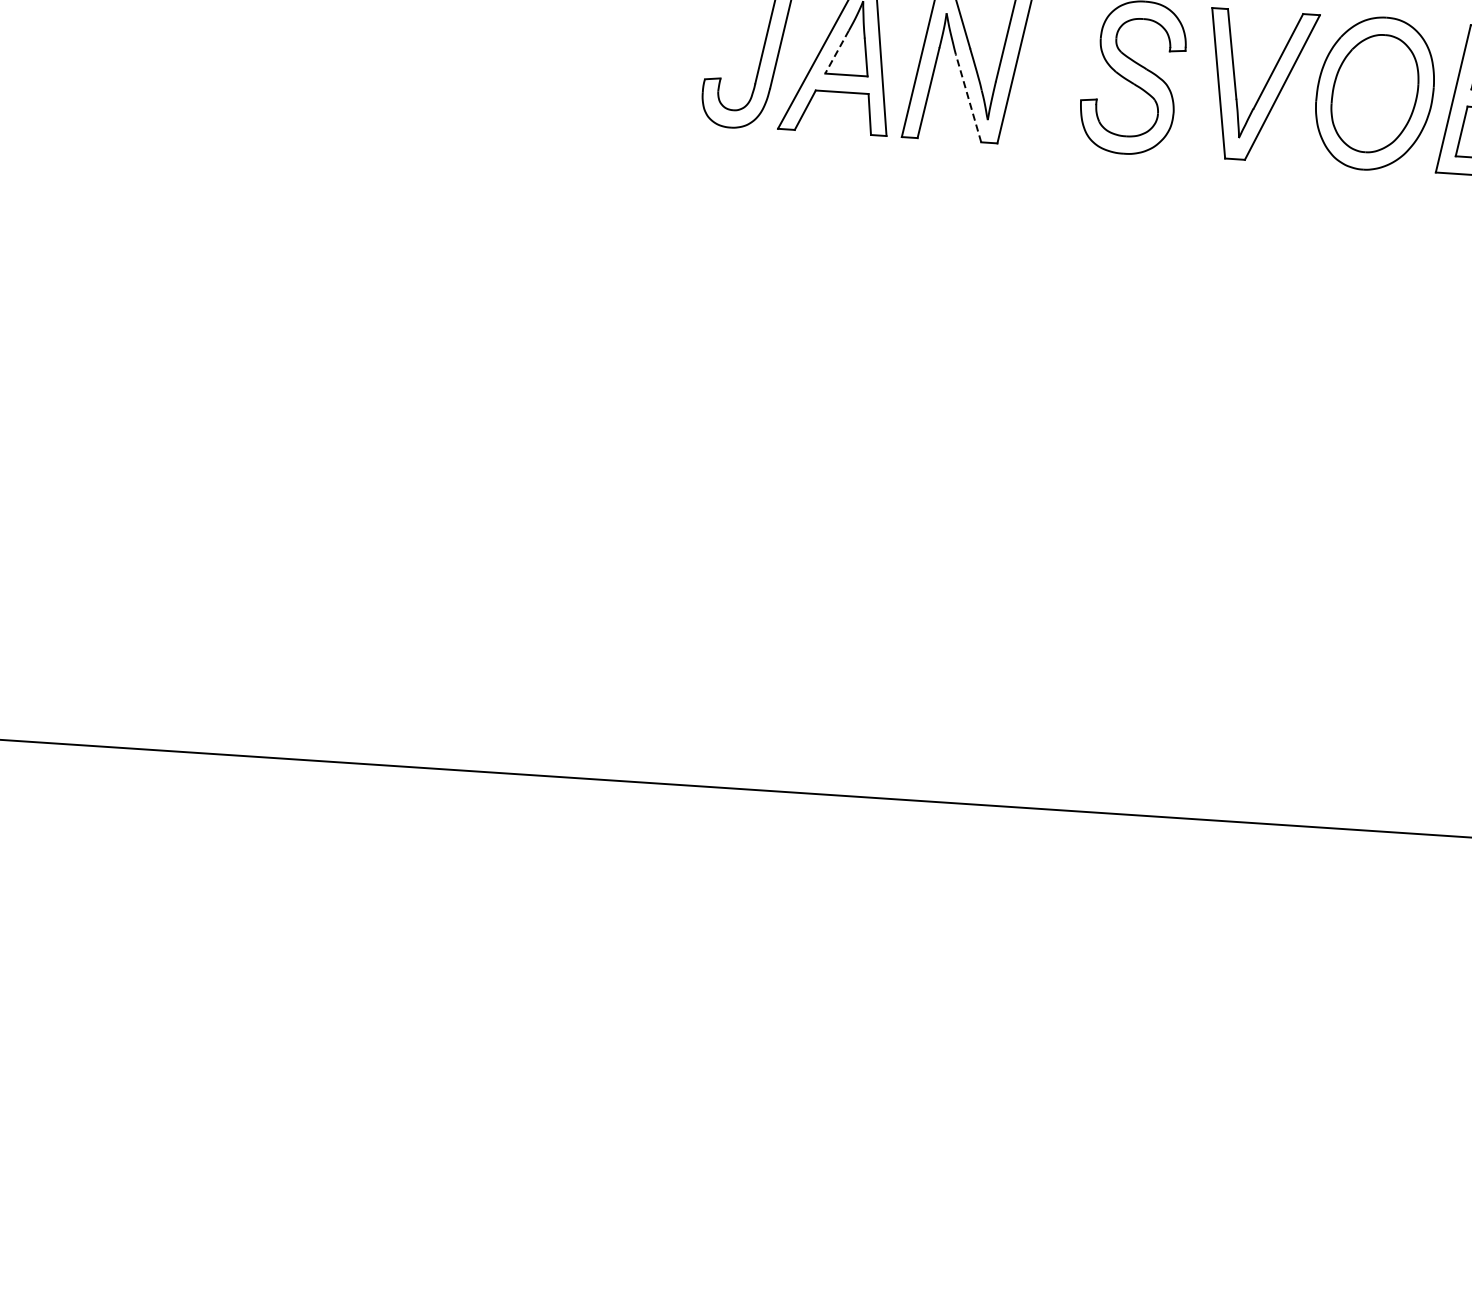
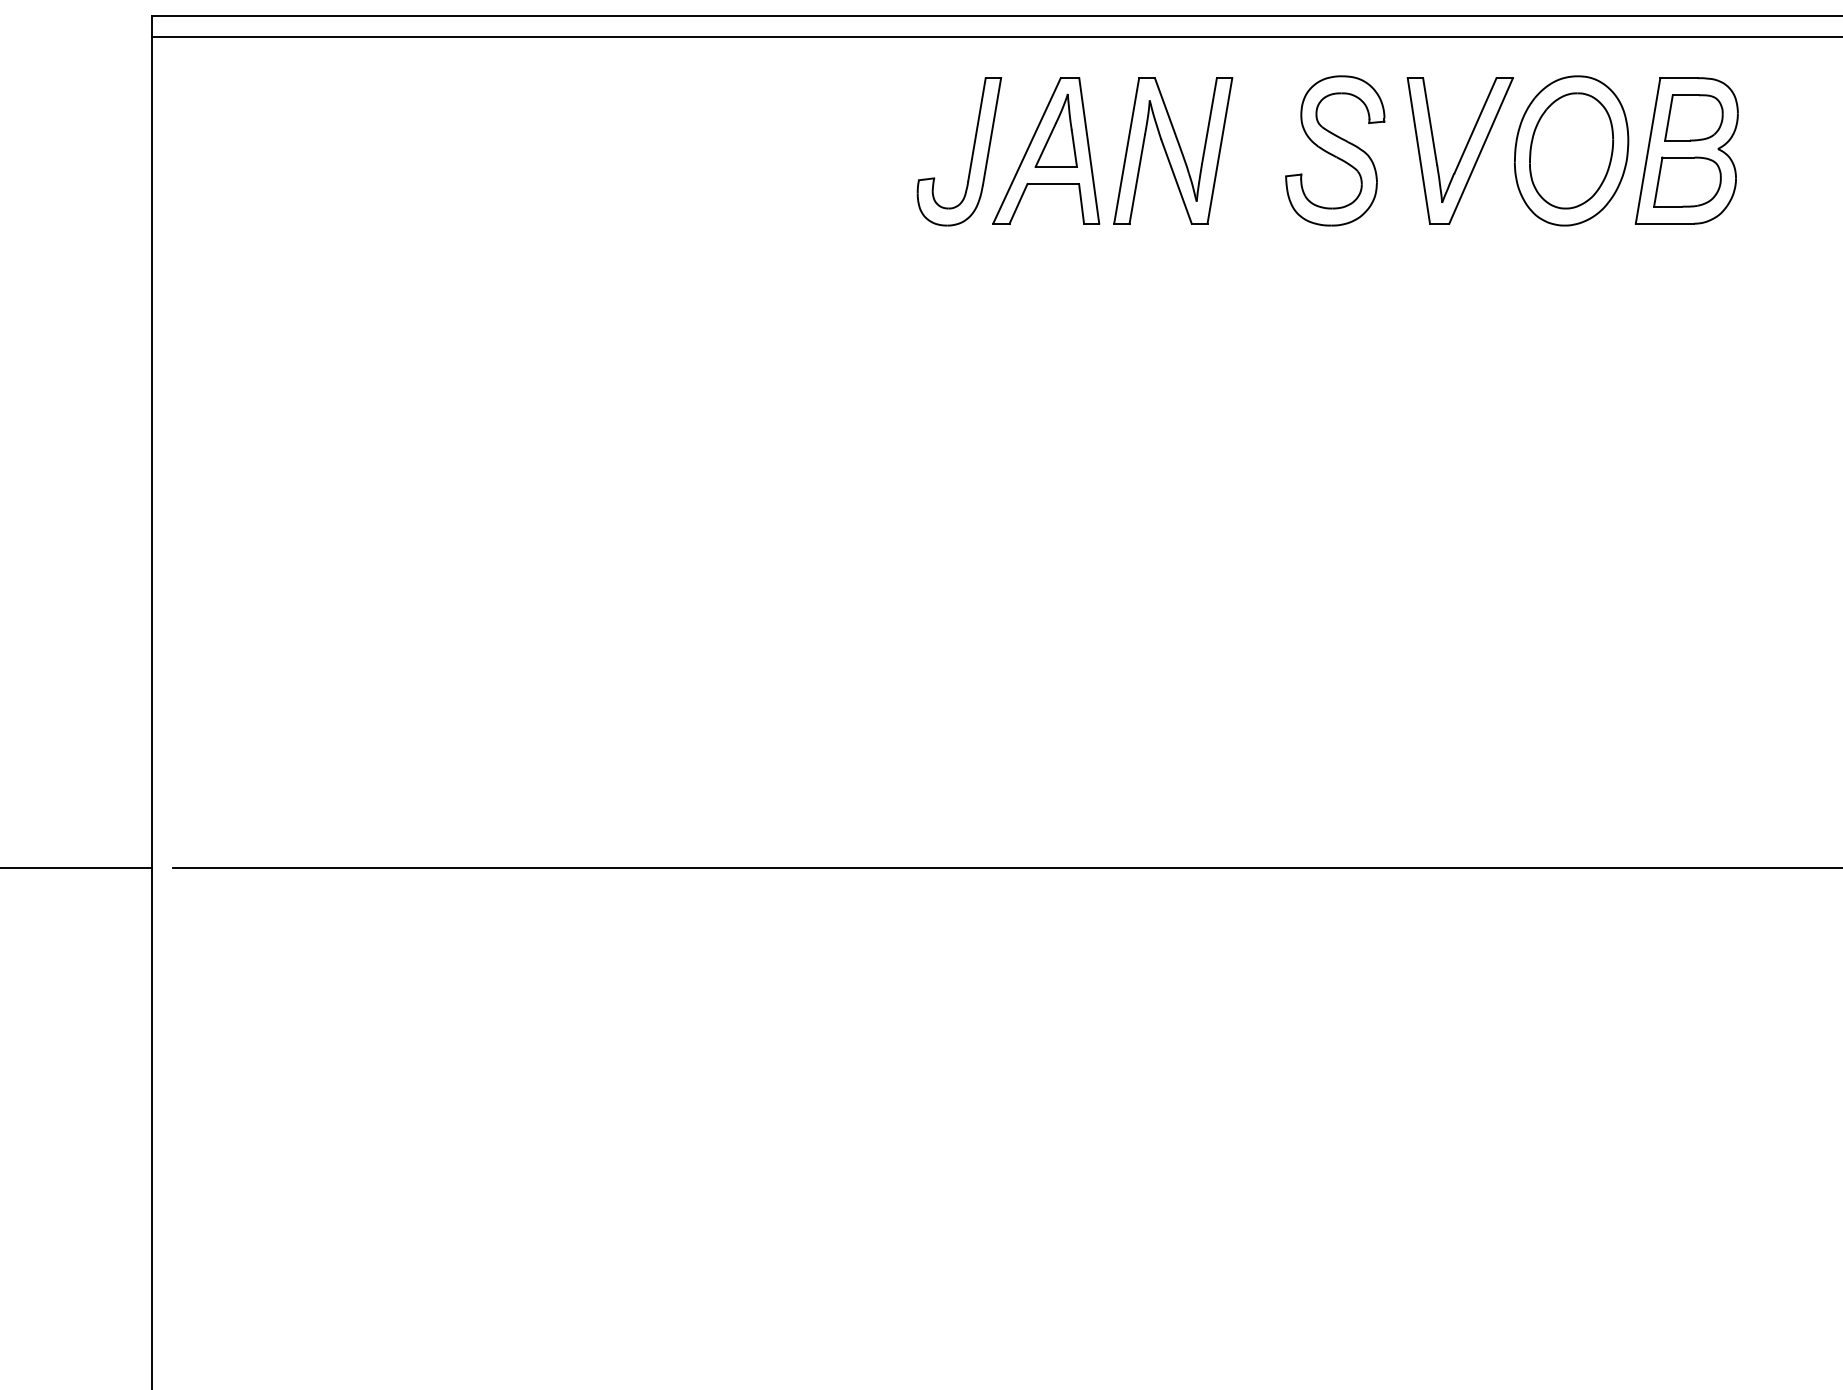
line: (836, 52) -> (1045, 145), dashed -> solid
line: (968, 98) -> (1176, 181), dashed -> solid

